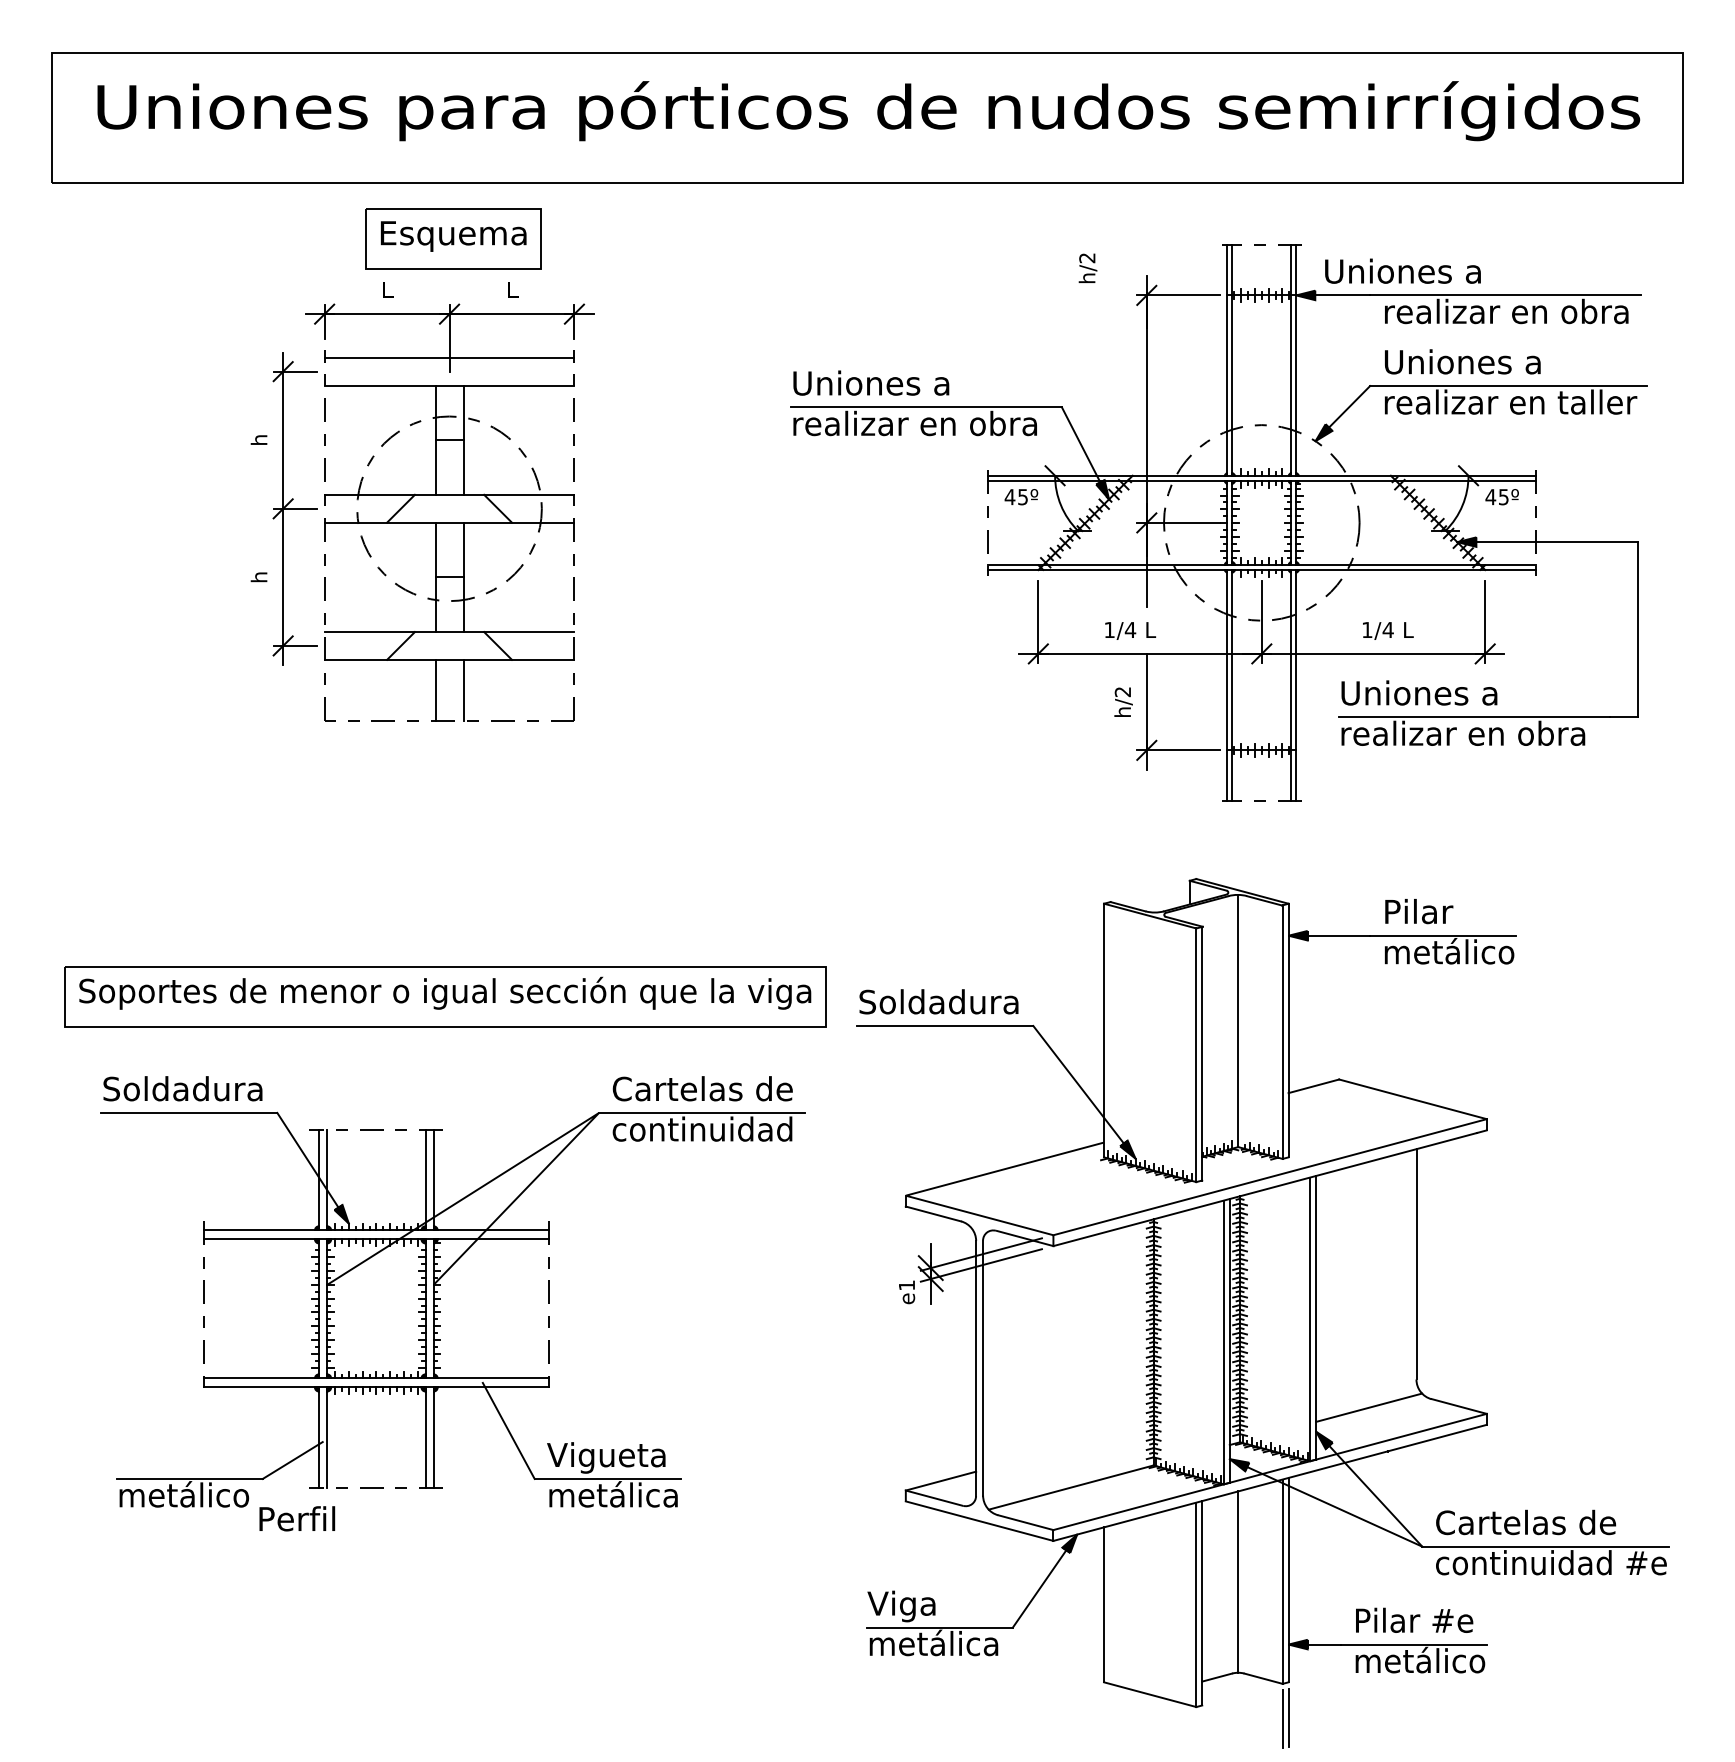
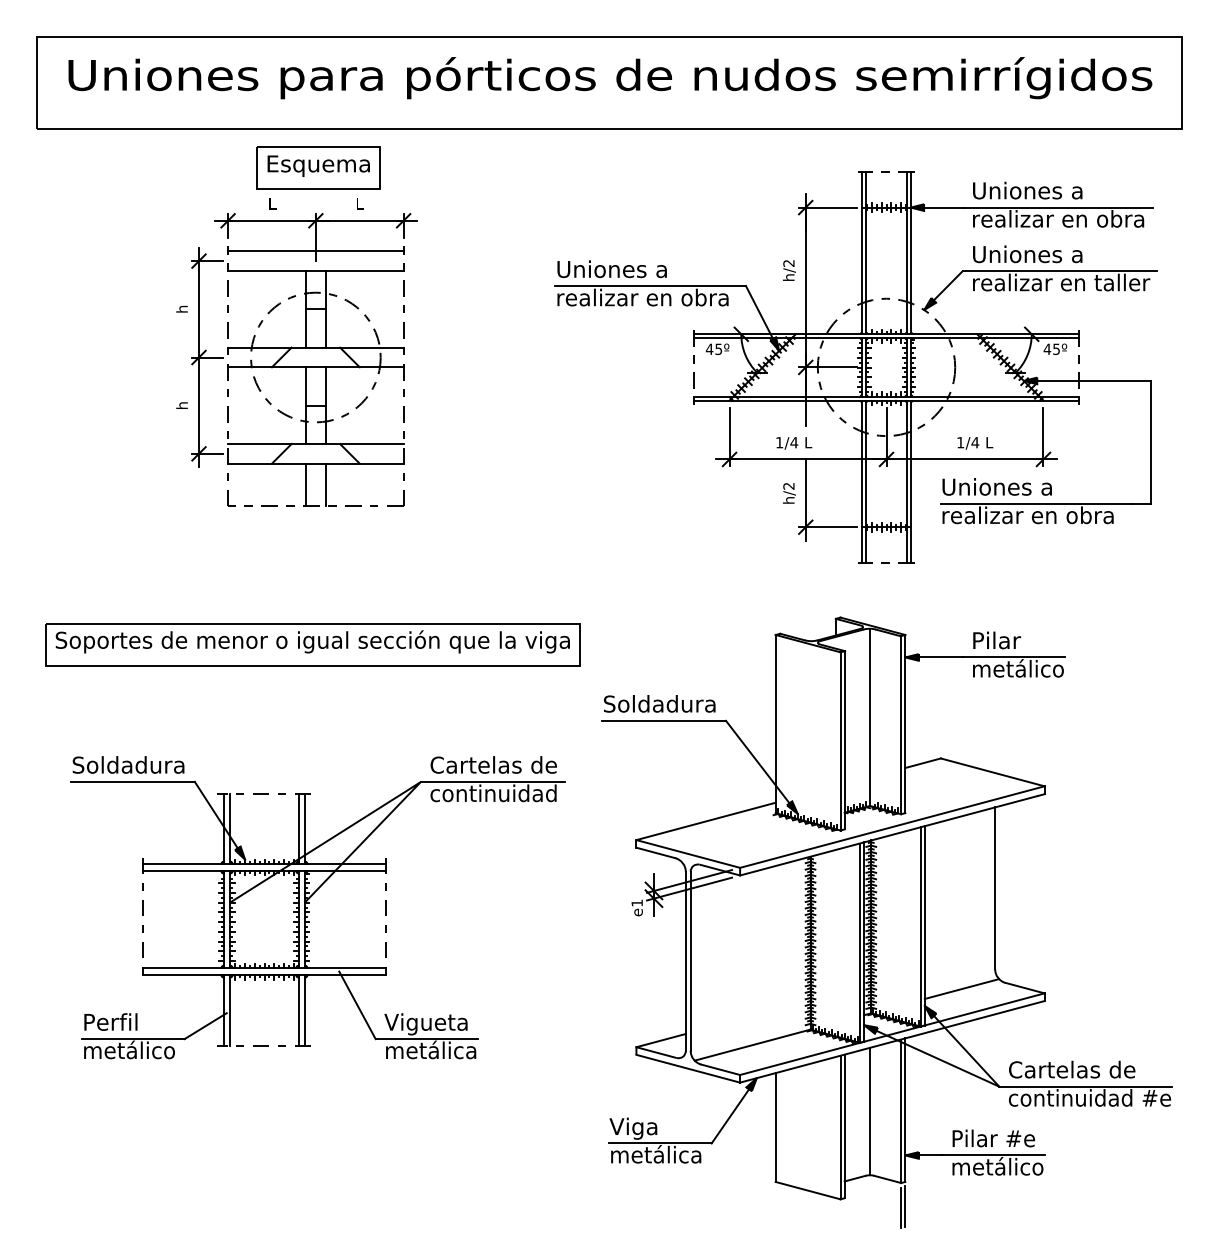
text: (1088, 268) -> (789, 270), moved
text: (1402, 271) -> (1027, 190), moved
part: (444, 997) -> (312, 644), moved
text: (296, 1517) -> (110, 1021), moved

